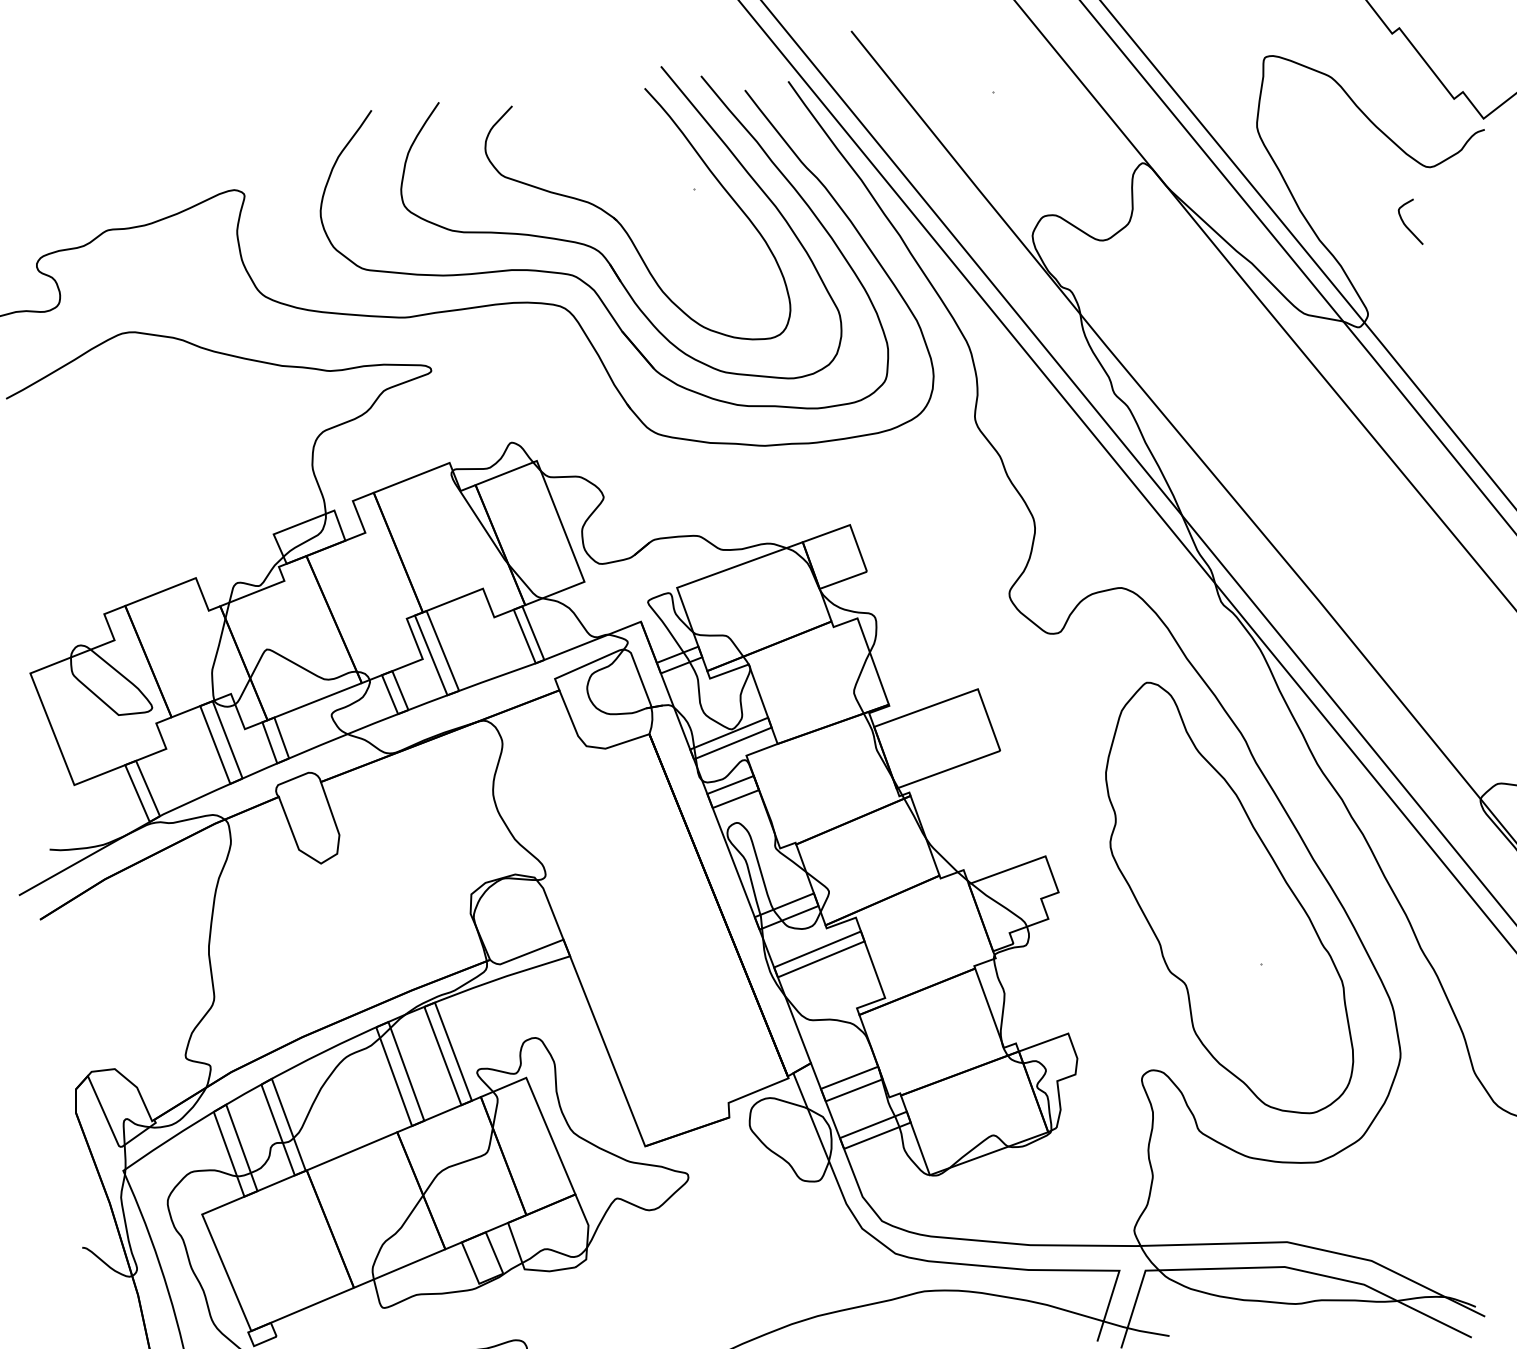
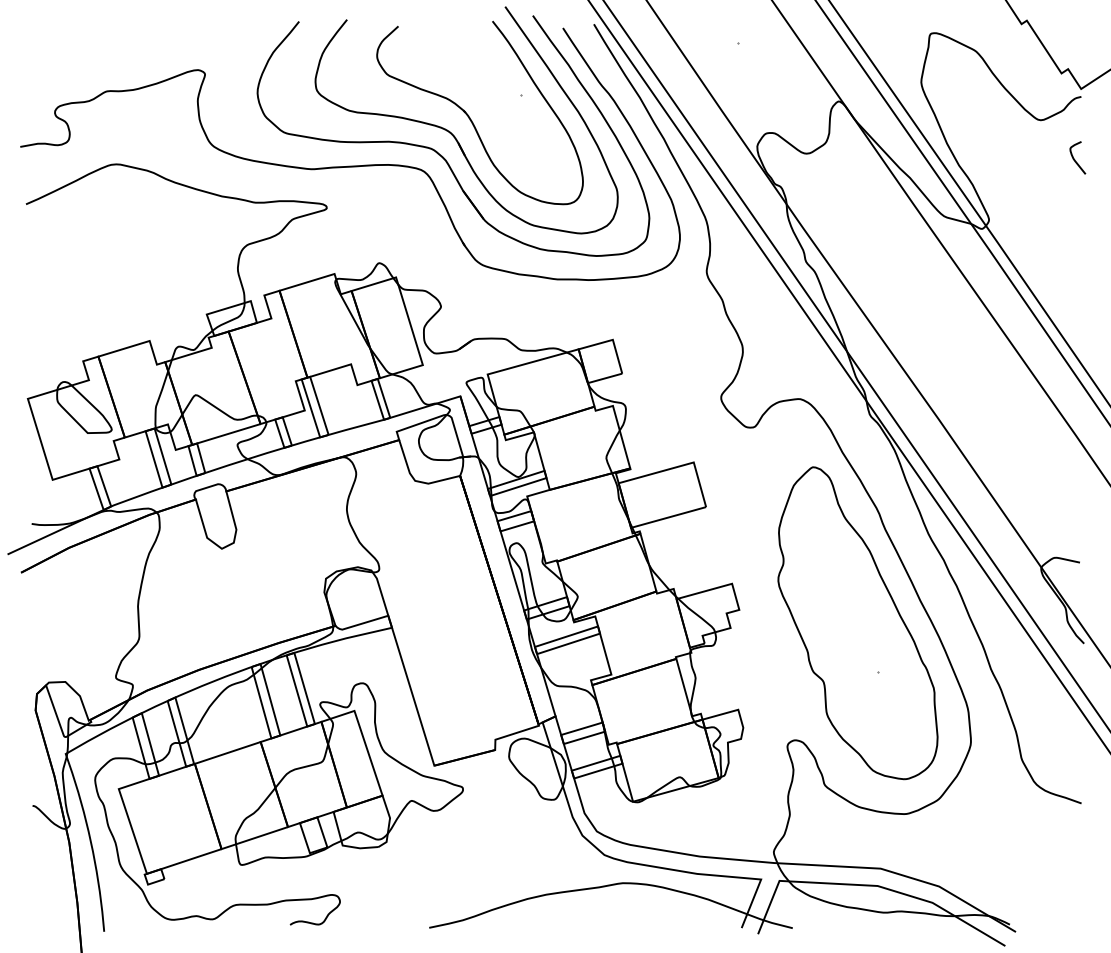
curve: (1407, 224) -> (1075, 159), moved

